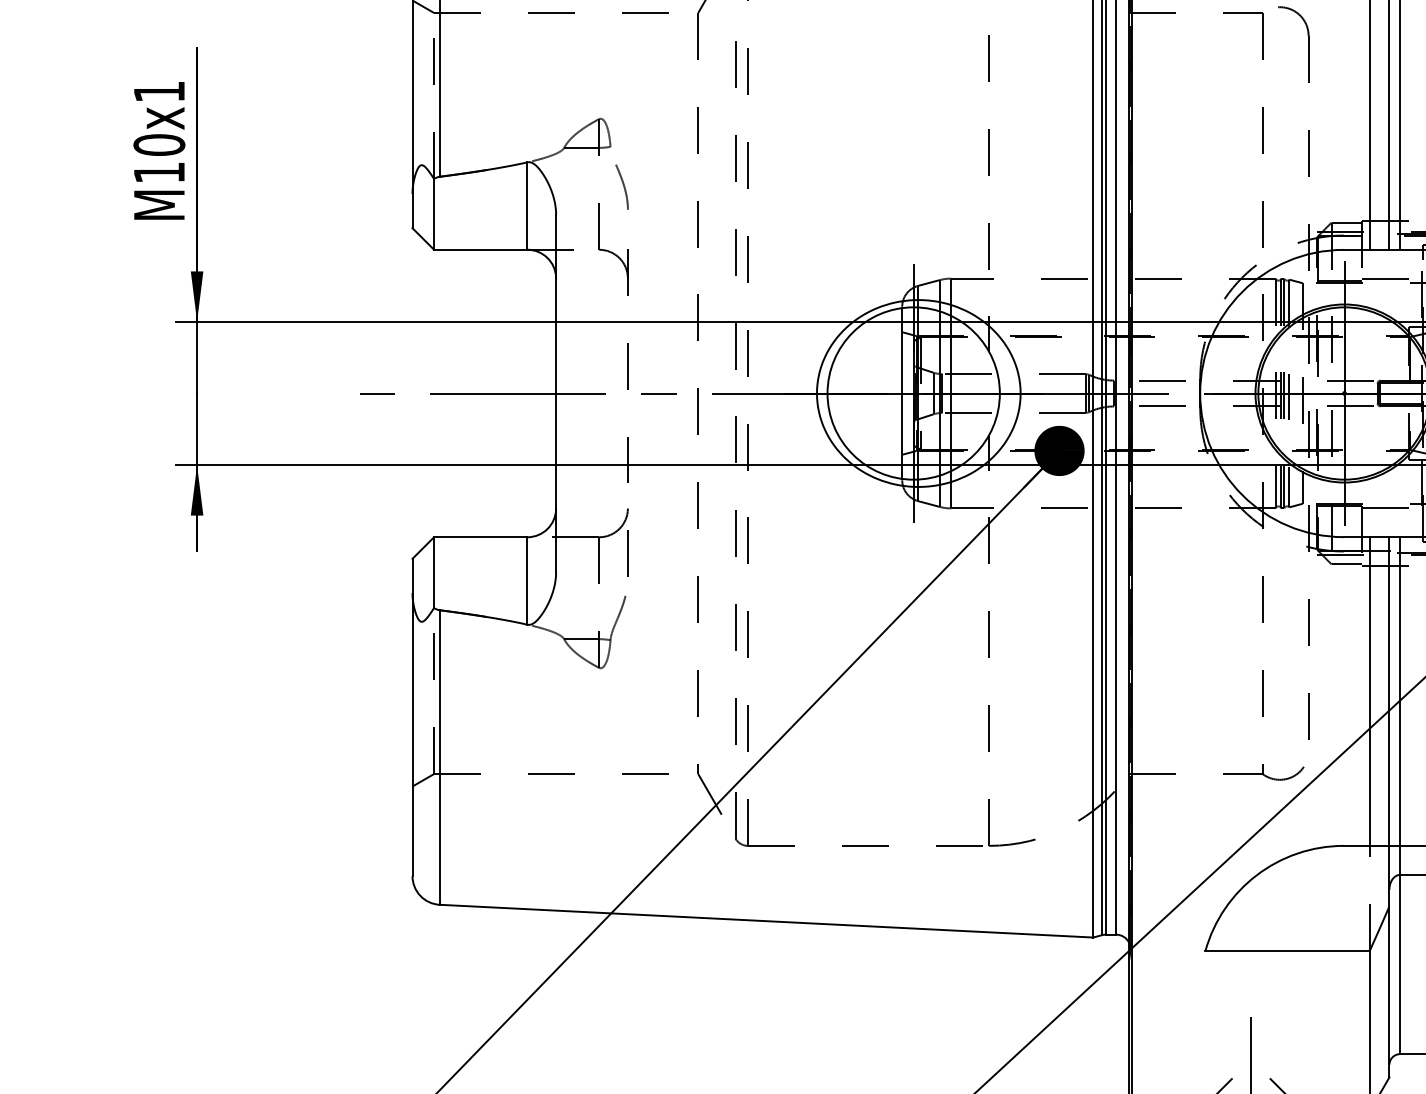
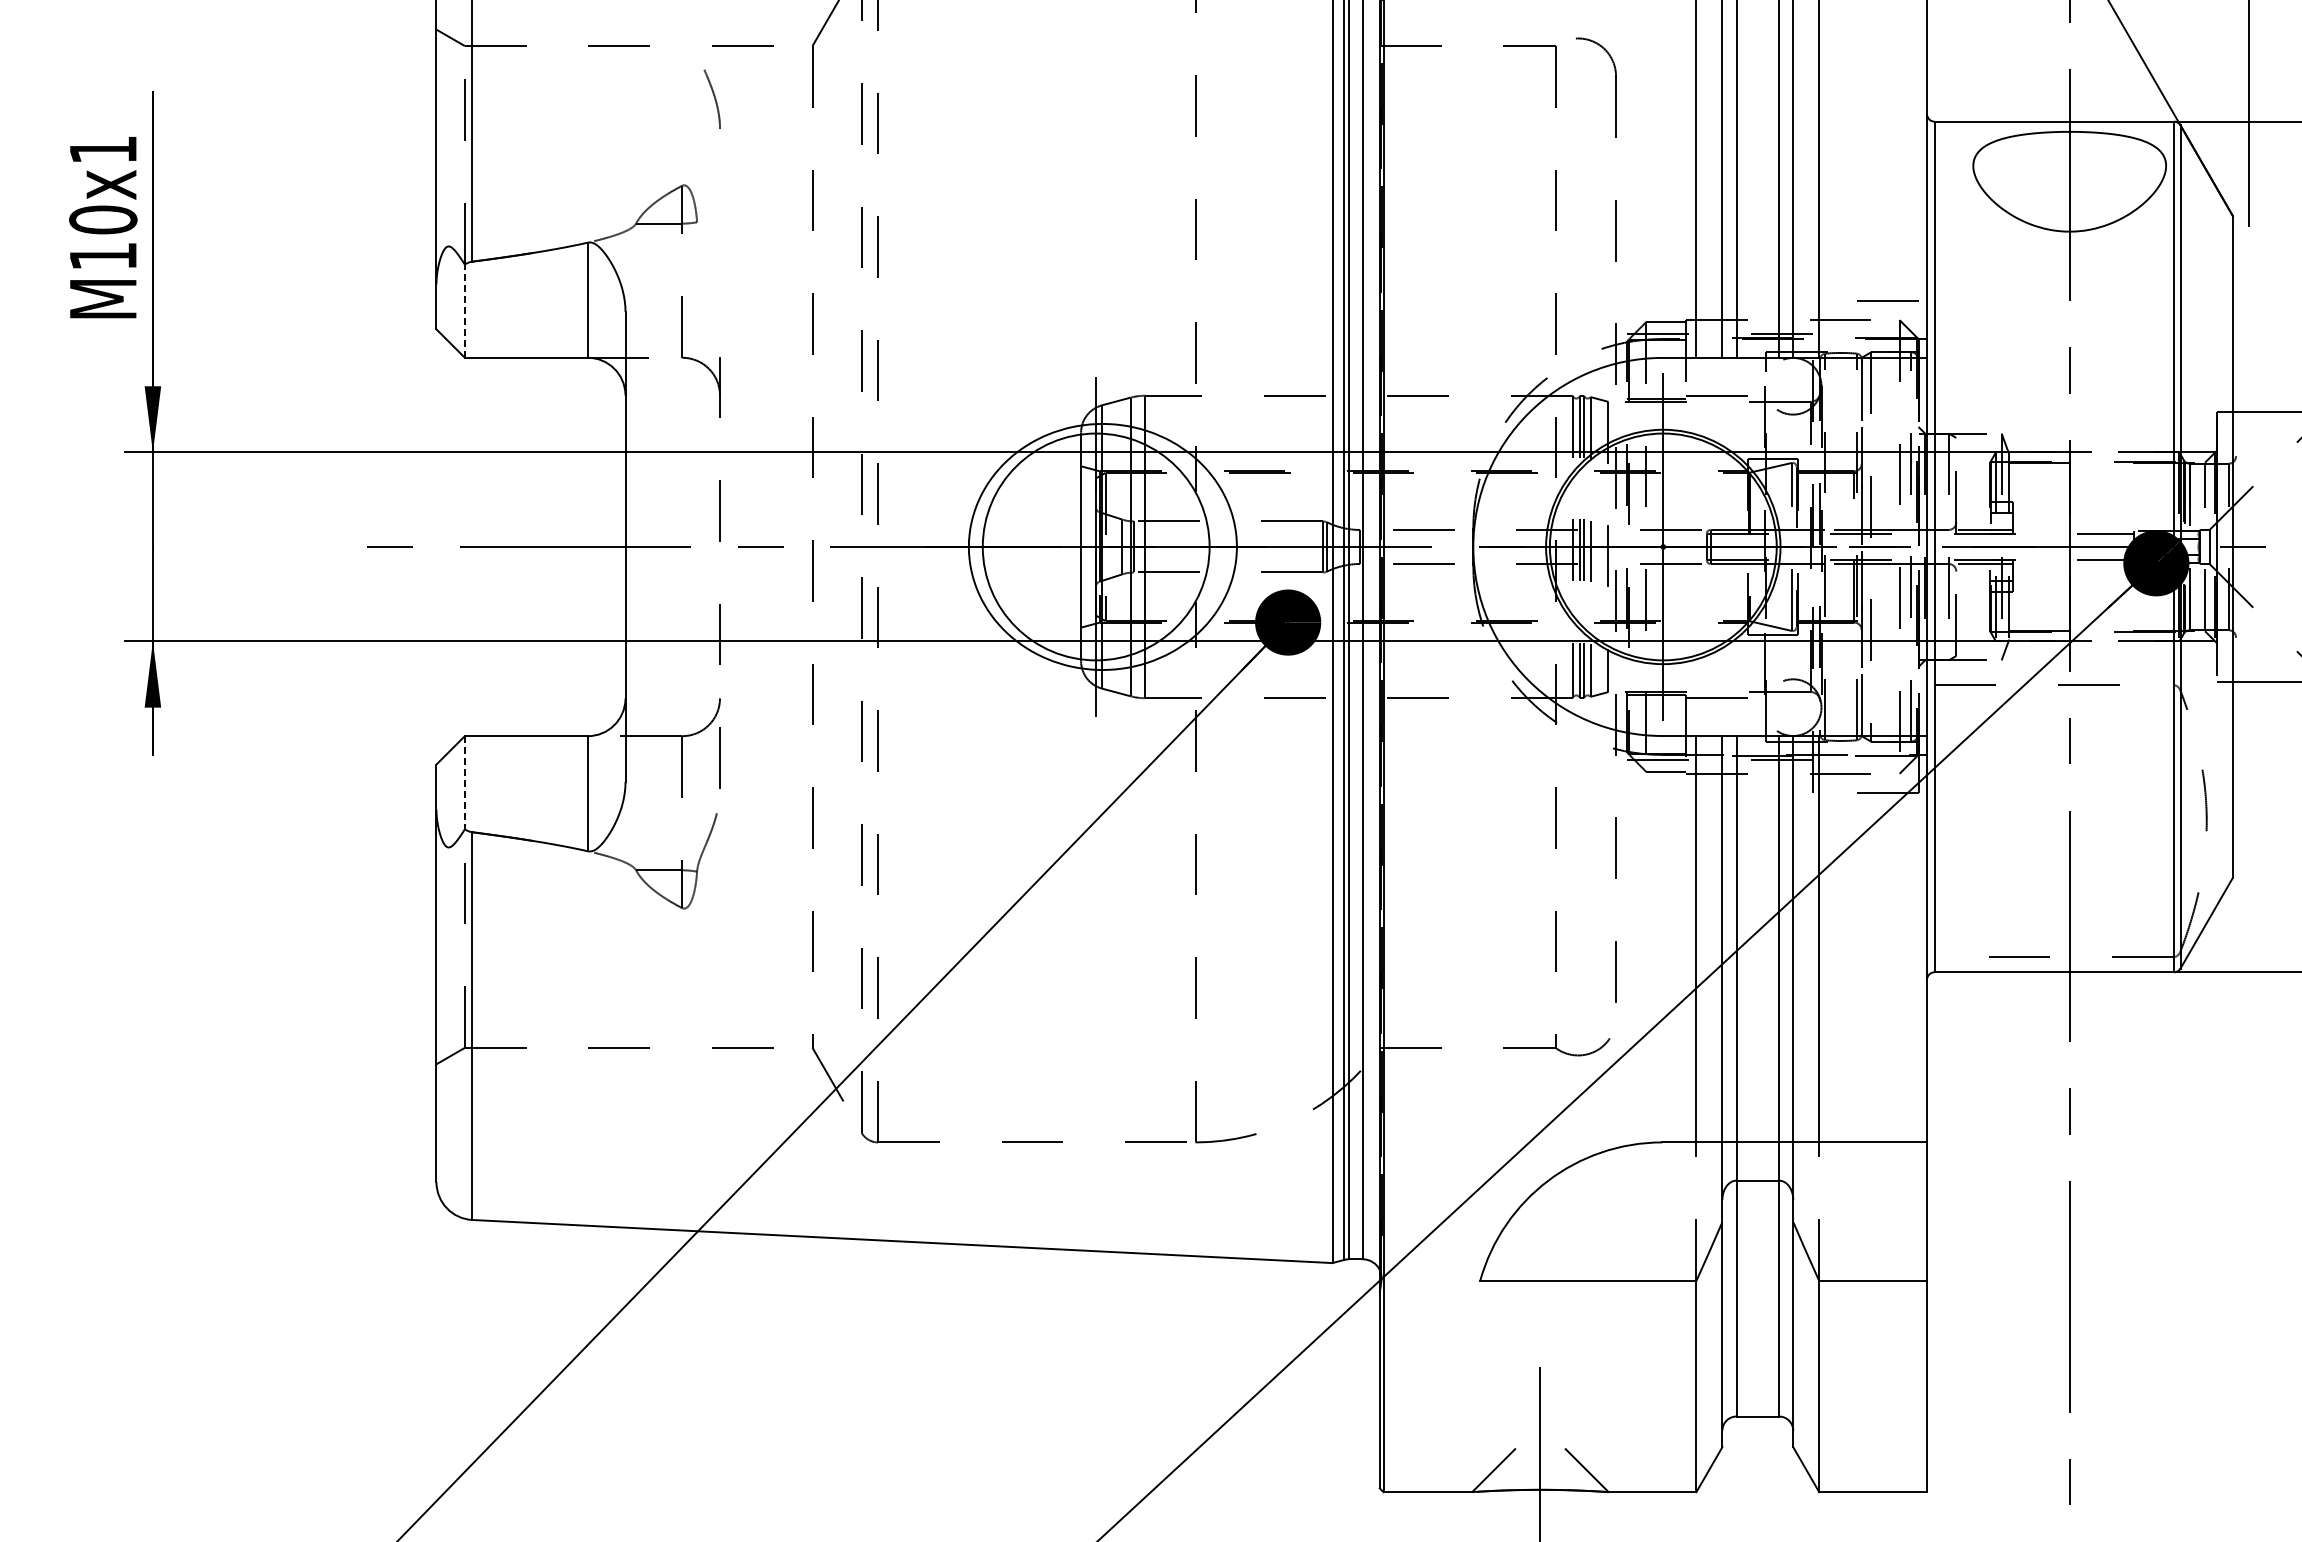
curve: (622, 185) -> (713, 96), moved
line: (433, 214) -> (464, 311), solid -> dashed
line: (433, 572) -> (464, 782), solid -> dashed

